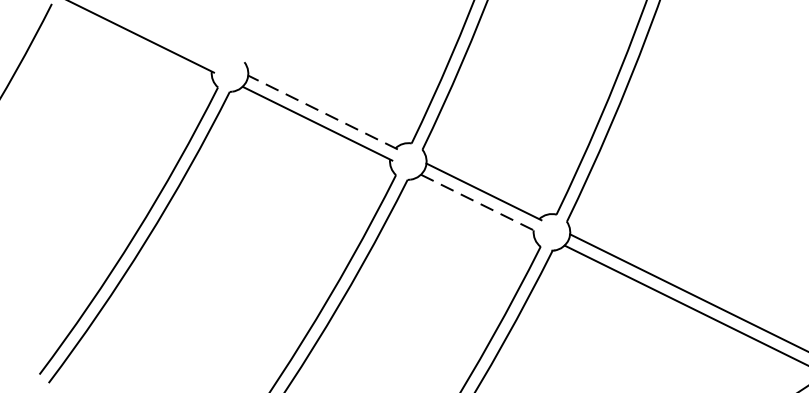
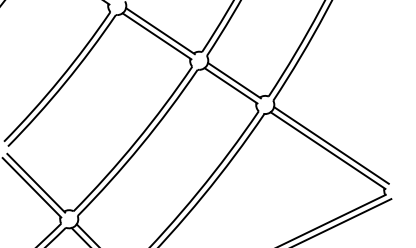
line: (322, 111) -> (160, 30), dashed -> solid
line: (479, 202) -> (231, 85), dashed -> solid

